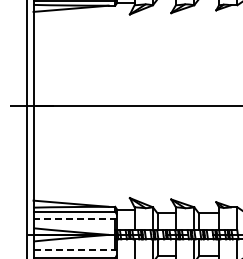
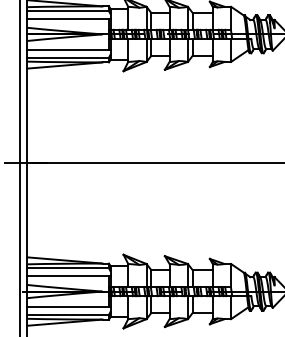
line: (75, 218) -> (69, 275), dashed -> solid
line: (75, 250) -> (69, 307), dashed -> solid

